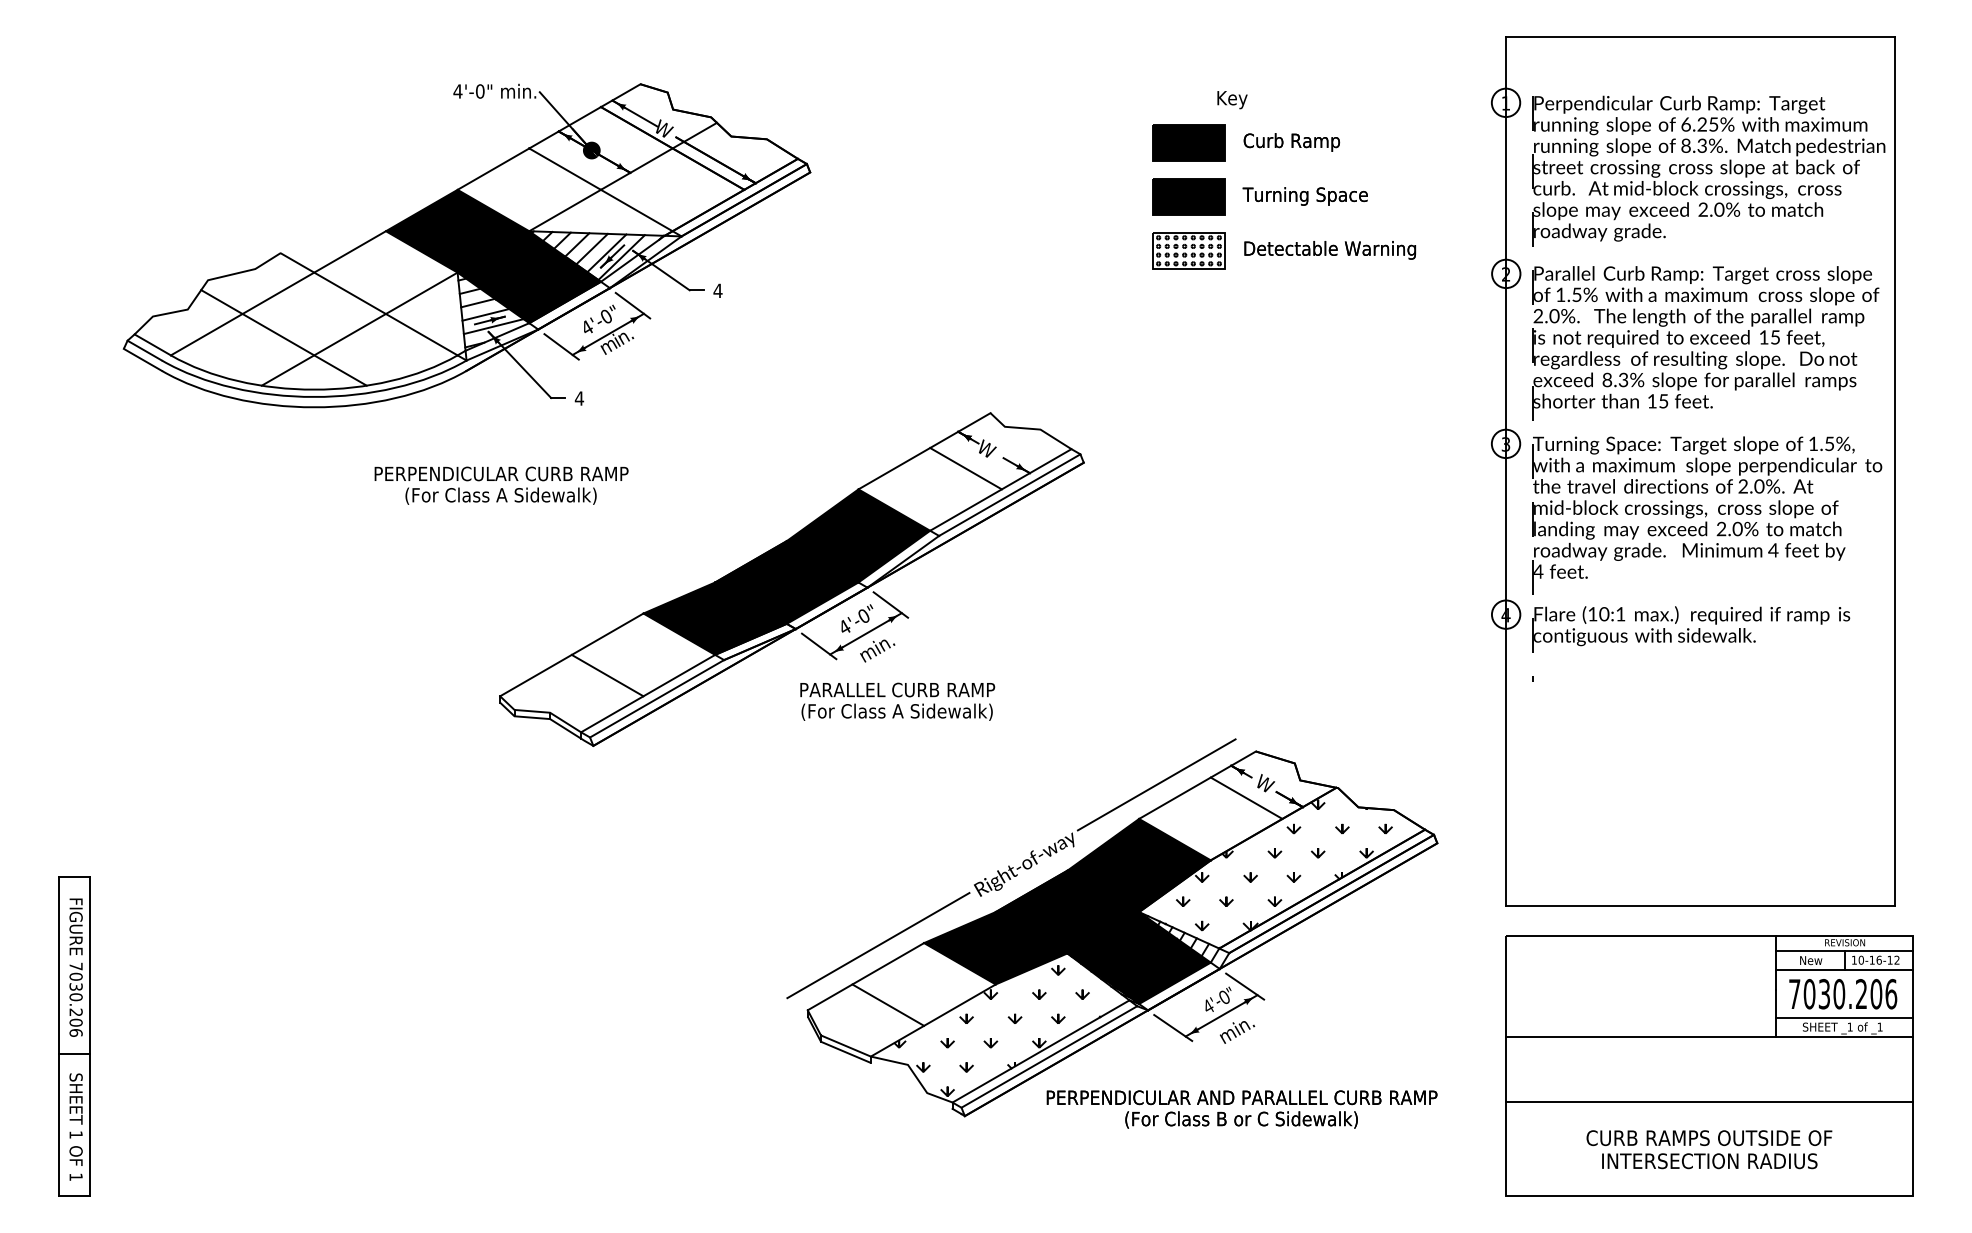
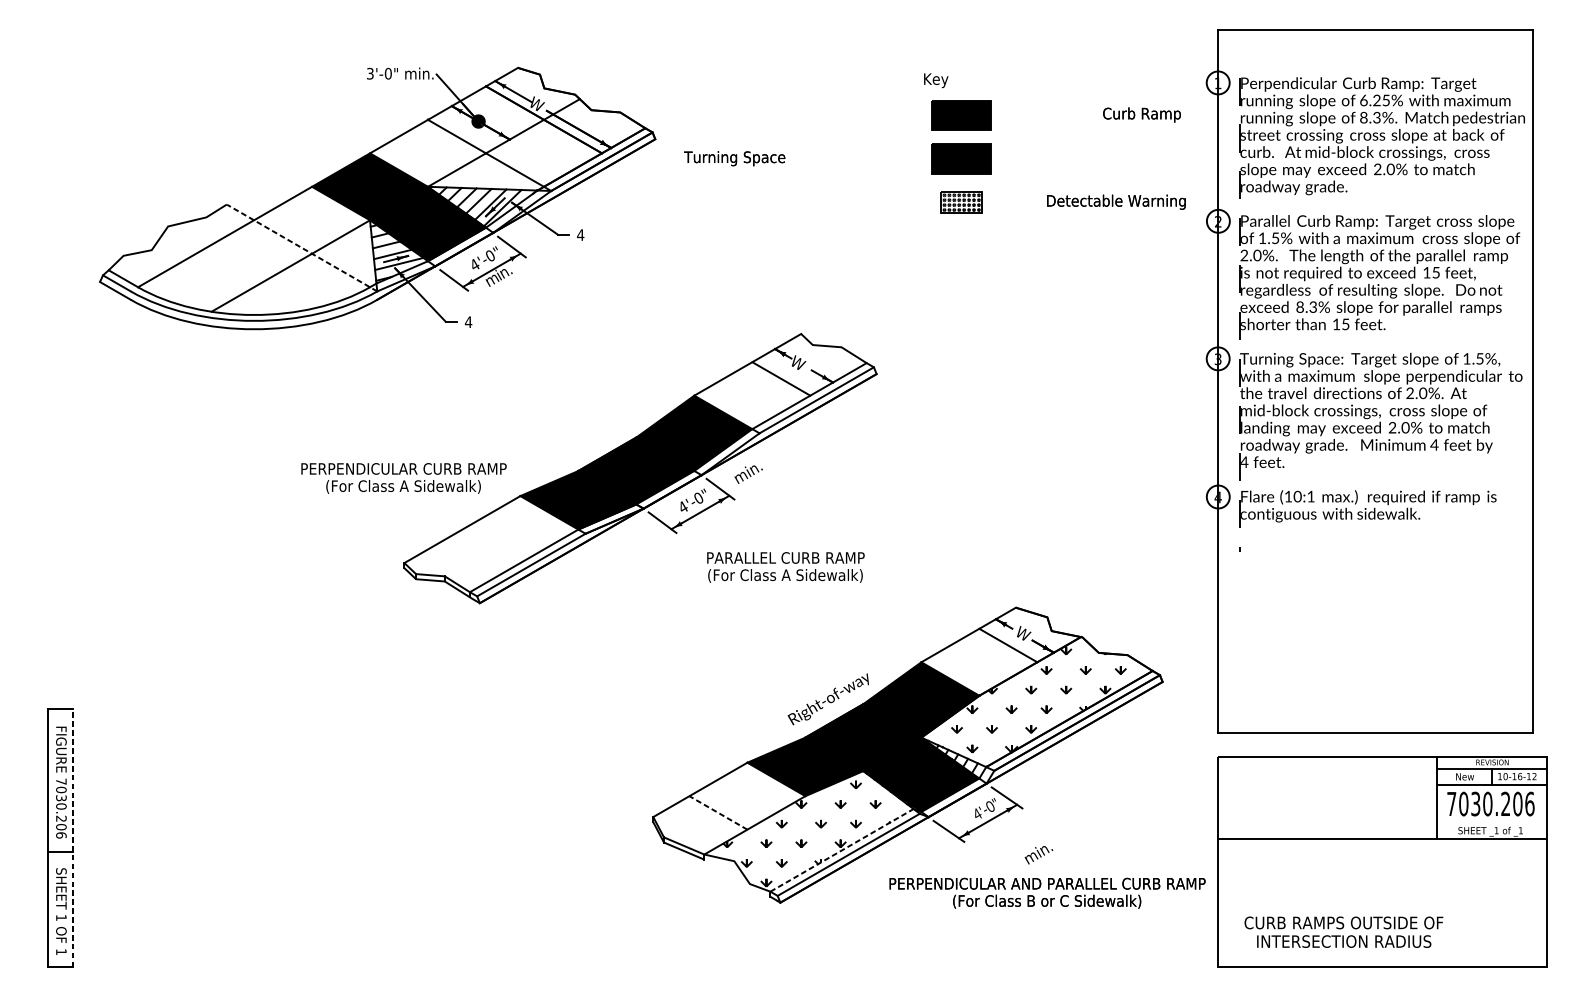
text: (457, 91) -> (369, 73), 4'-0" -> 3'-0"
text: (1232, 100) -> (936, 81), moved
text: (1291, 142) -> (1141, 115), moved
text: (1304, 196) -> (733, 158), moved
part: (1188, 250) -> (961, 202), size x0.7
text: (1329, 250) -> (1115, 202), moved
line: (373, 306) -> (301, 247), solid -> dashed
line: (283, 337) -> (229, 272), removed
text: (501, 485) -> (403, 478), moved
text: (877, 650) -> (748, 474), moved
line: (607, 675) -> (491, 546), removed
text: (897, 701) -> (785, 567), moved
line: (1156, 784) -> (935, 634), removed
line: (878, 945) -> (710, 764), removed
line: (887, 1004) -> (717, 812), solid -> dashed
line: (1844, 1018) -> (1492, 823), removed
text: (1237, 1032) -> (1038, 855), moved
line: (89, 1036) -> (72, 838), solid -> dashed
line: (1041, 1051) -> (842, 850), solid -> dashed
line: (1709, 1102) -> (1382, 891), removed
text: (1241, 1109) -> (1047, 893), moved
text: (1709, 1149) -> (1343, 932), moved

